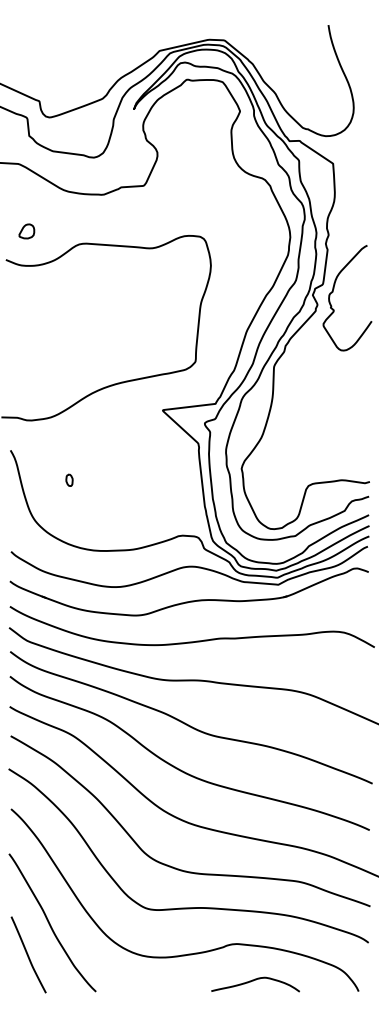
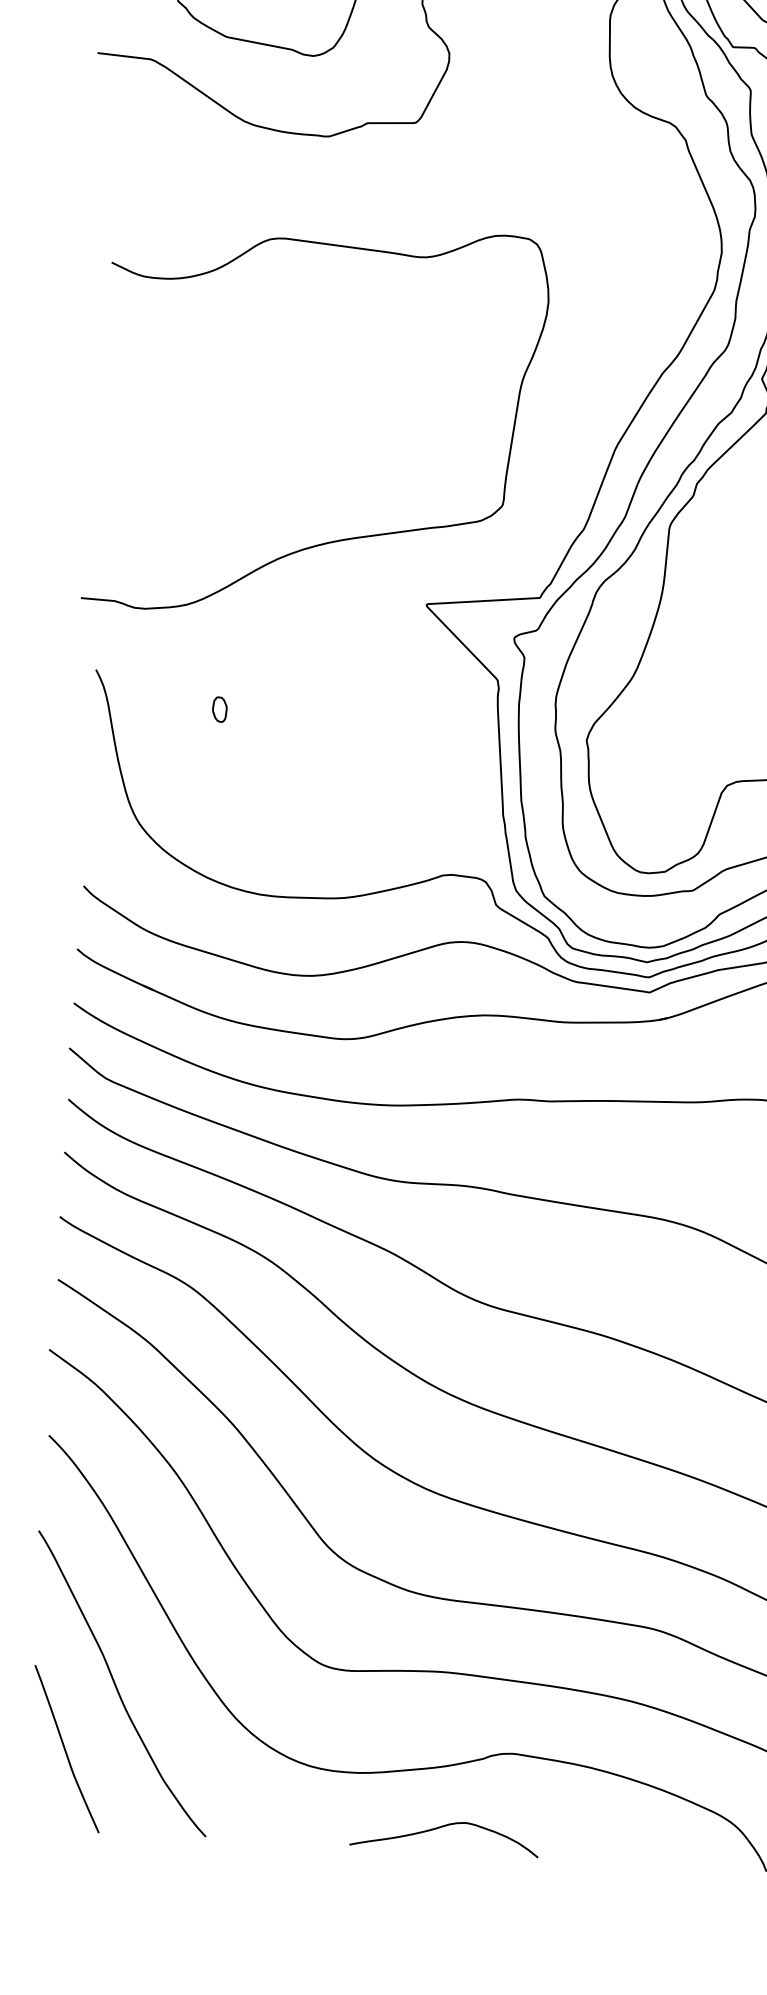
part: (26, 231) -> (159, 204), removed
part: (69, 479) -> (219, 707), moved
curve: (253, 981) -> (440, 1829), moved

